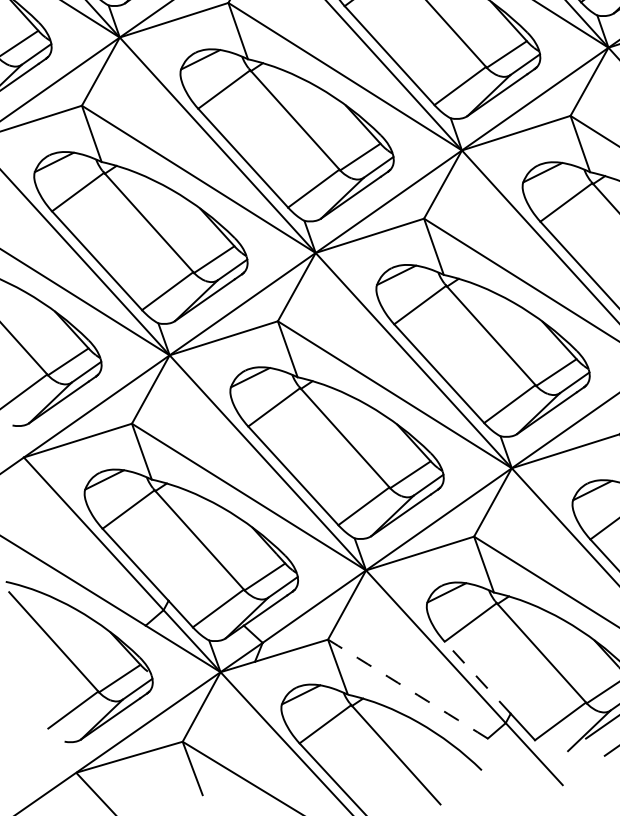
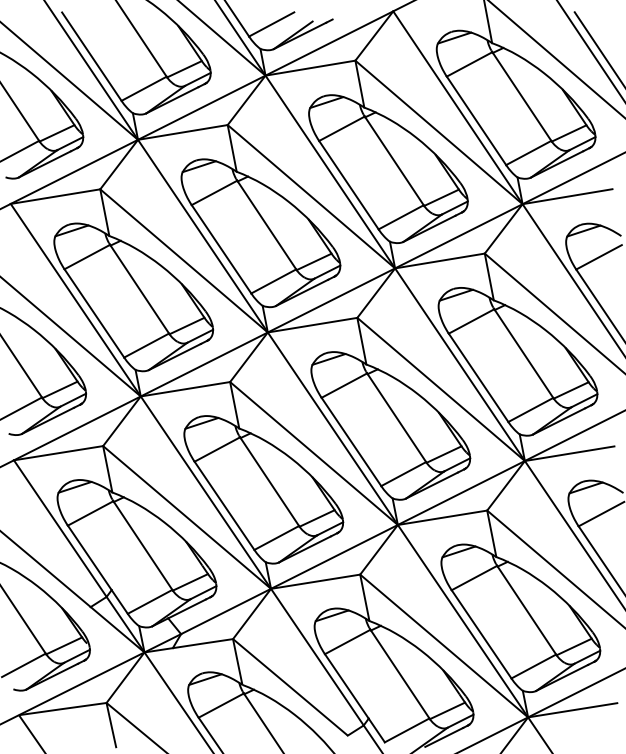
line: (477, 677) -> (346, 686), dashed -> solid
arc: (408, 689) -> (290, 687), dashed -> solid

